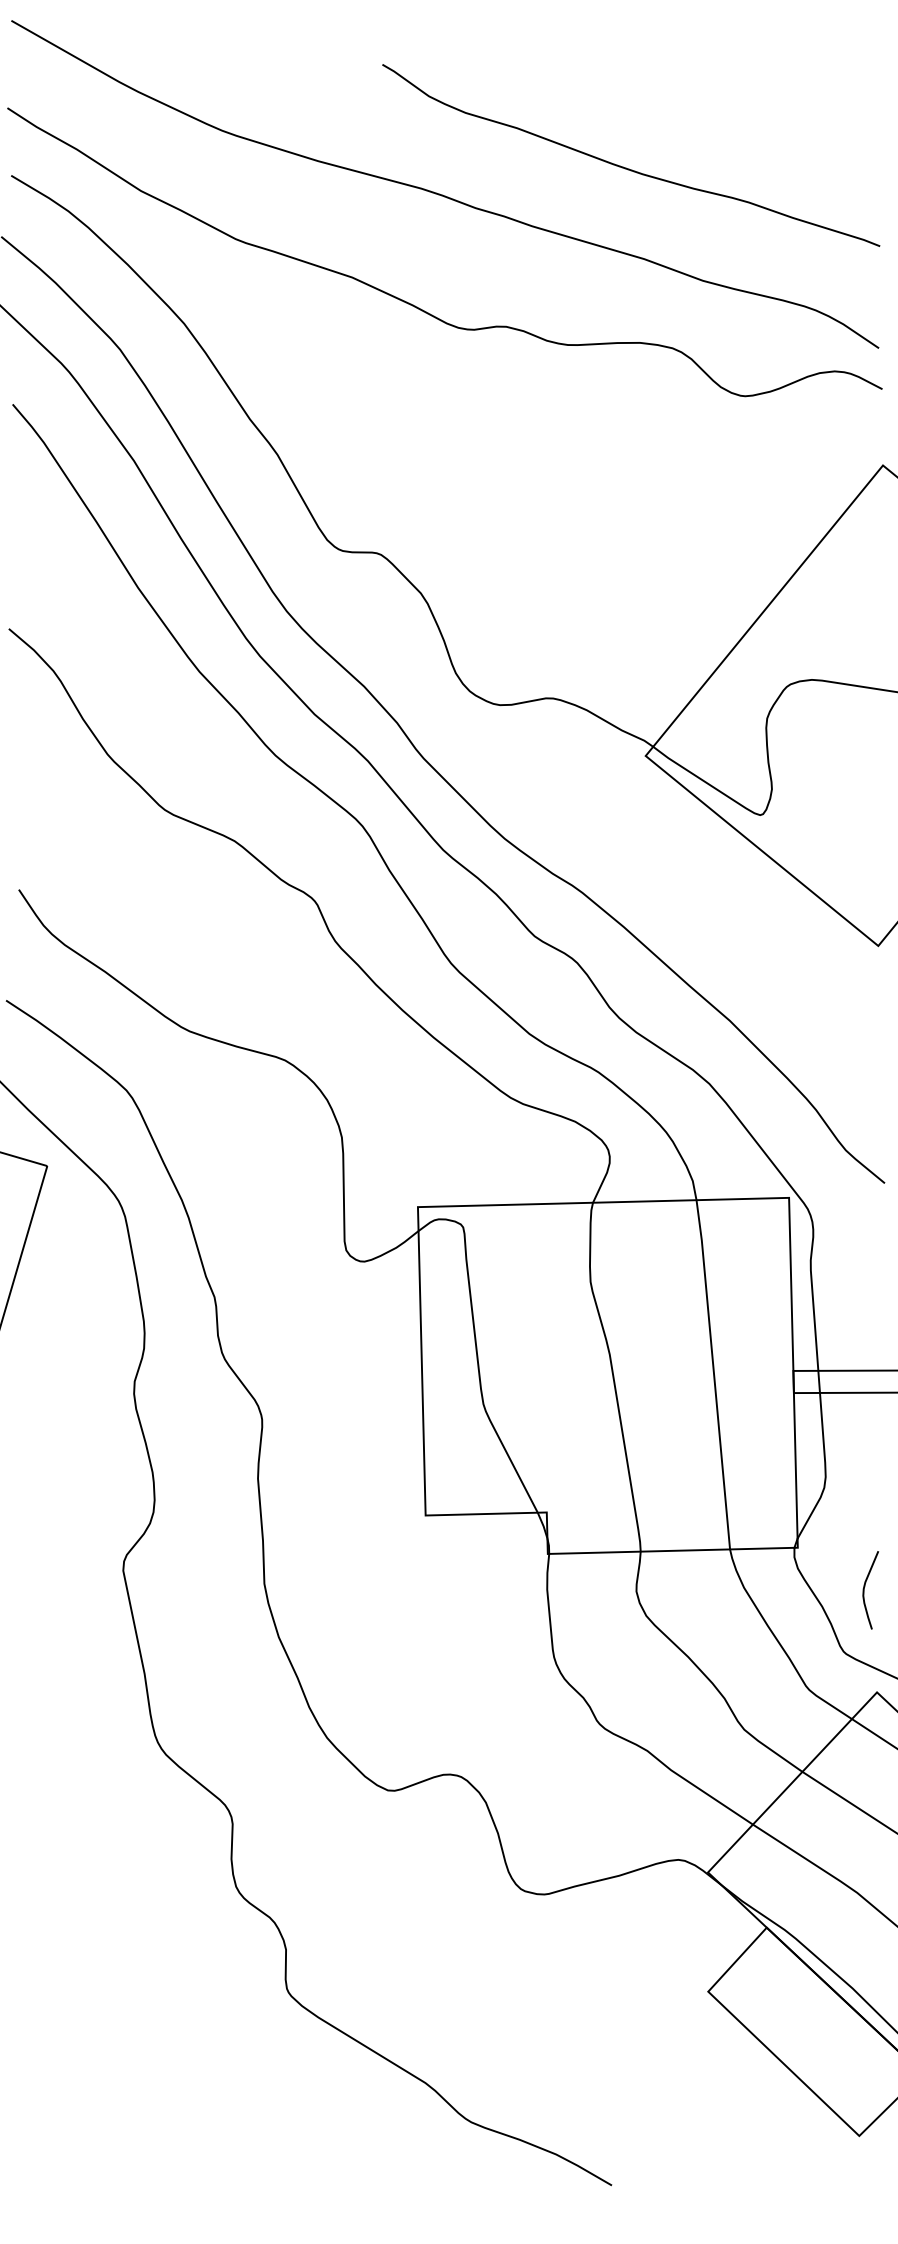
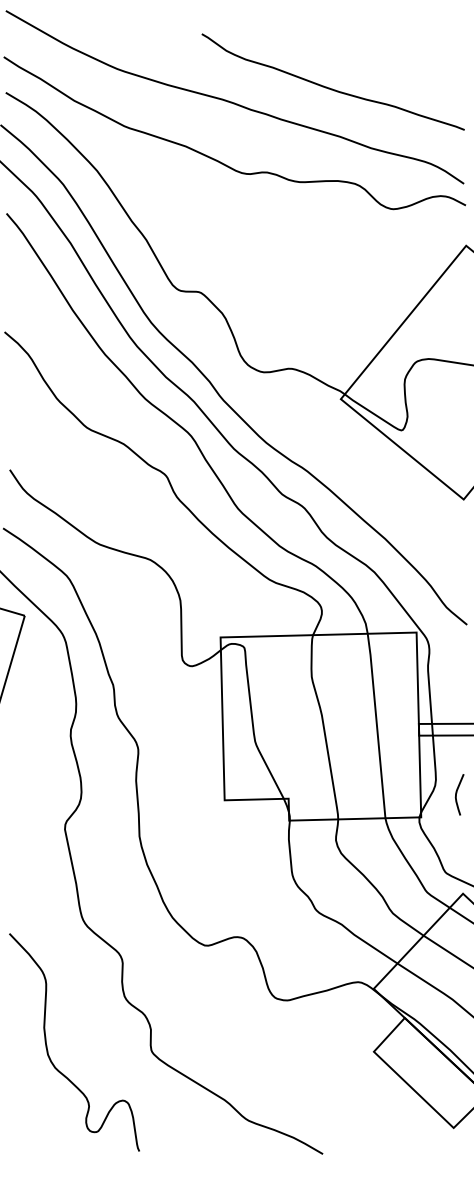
curve: (866, 1587) -> (457, 793), moved
curve: (90, 1979) -> (47, 1045), added

